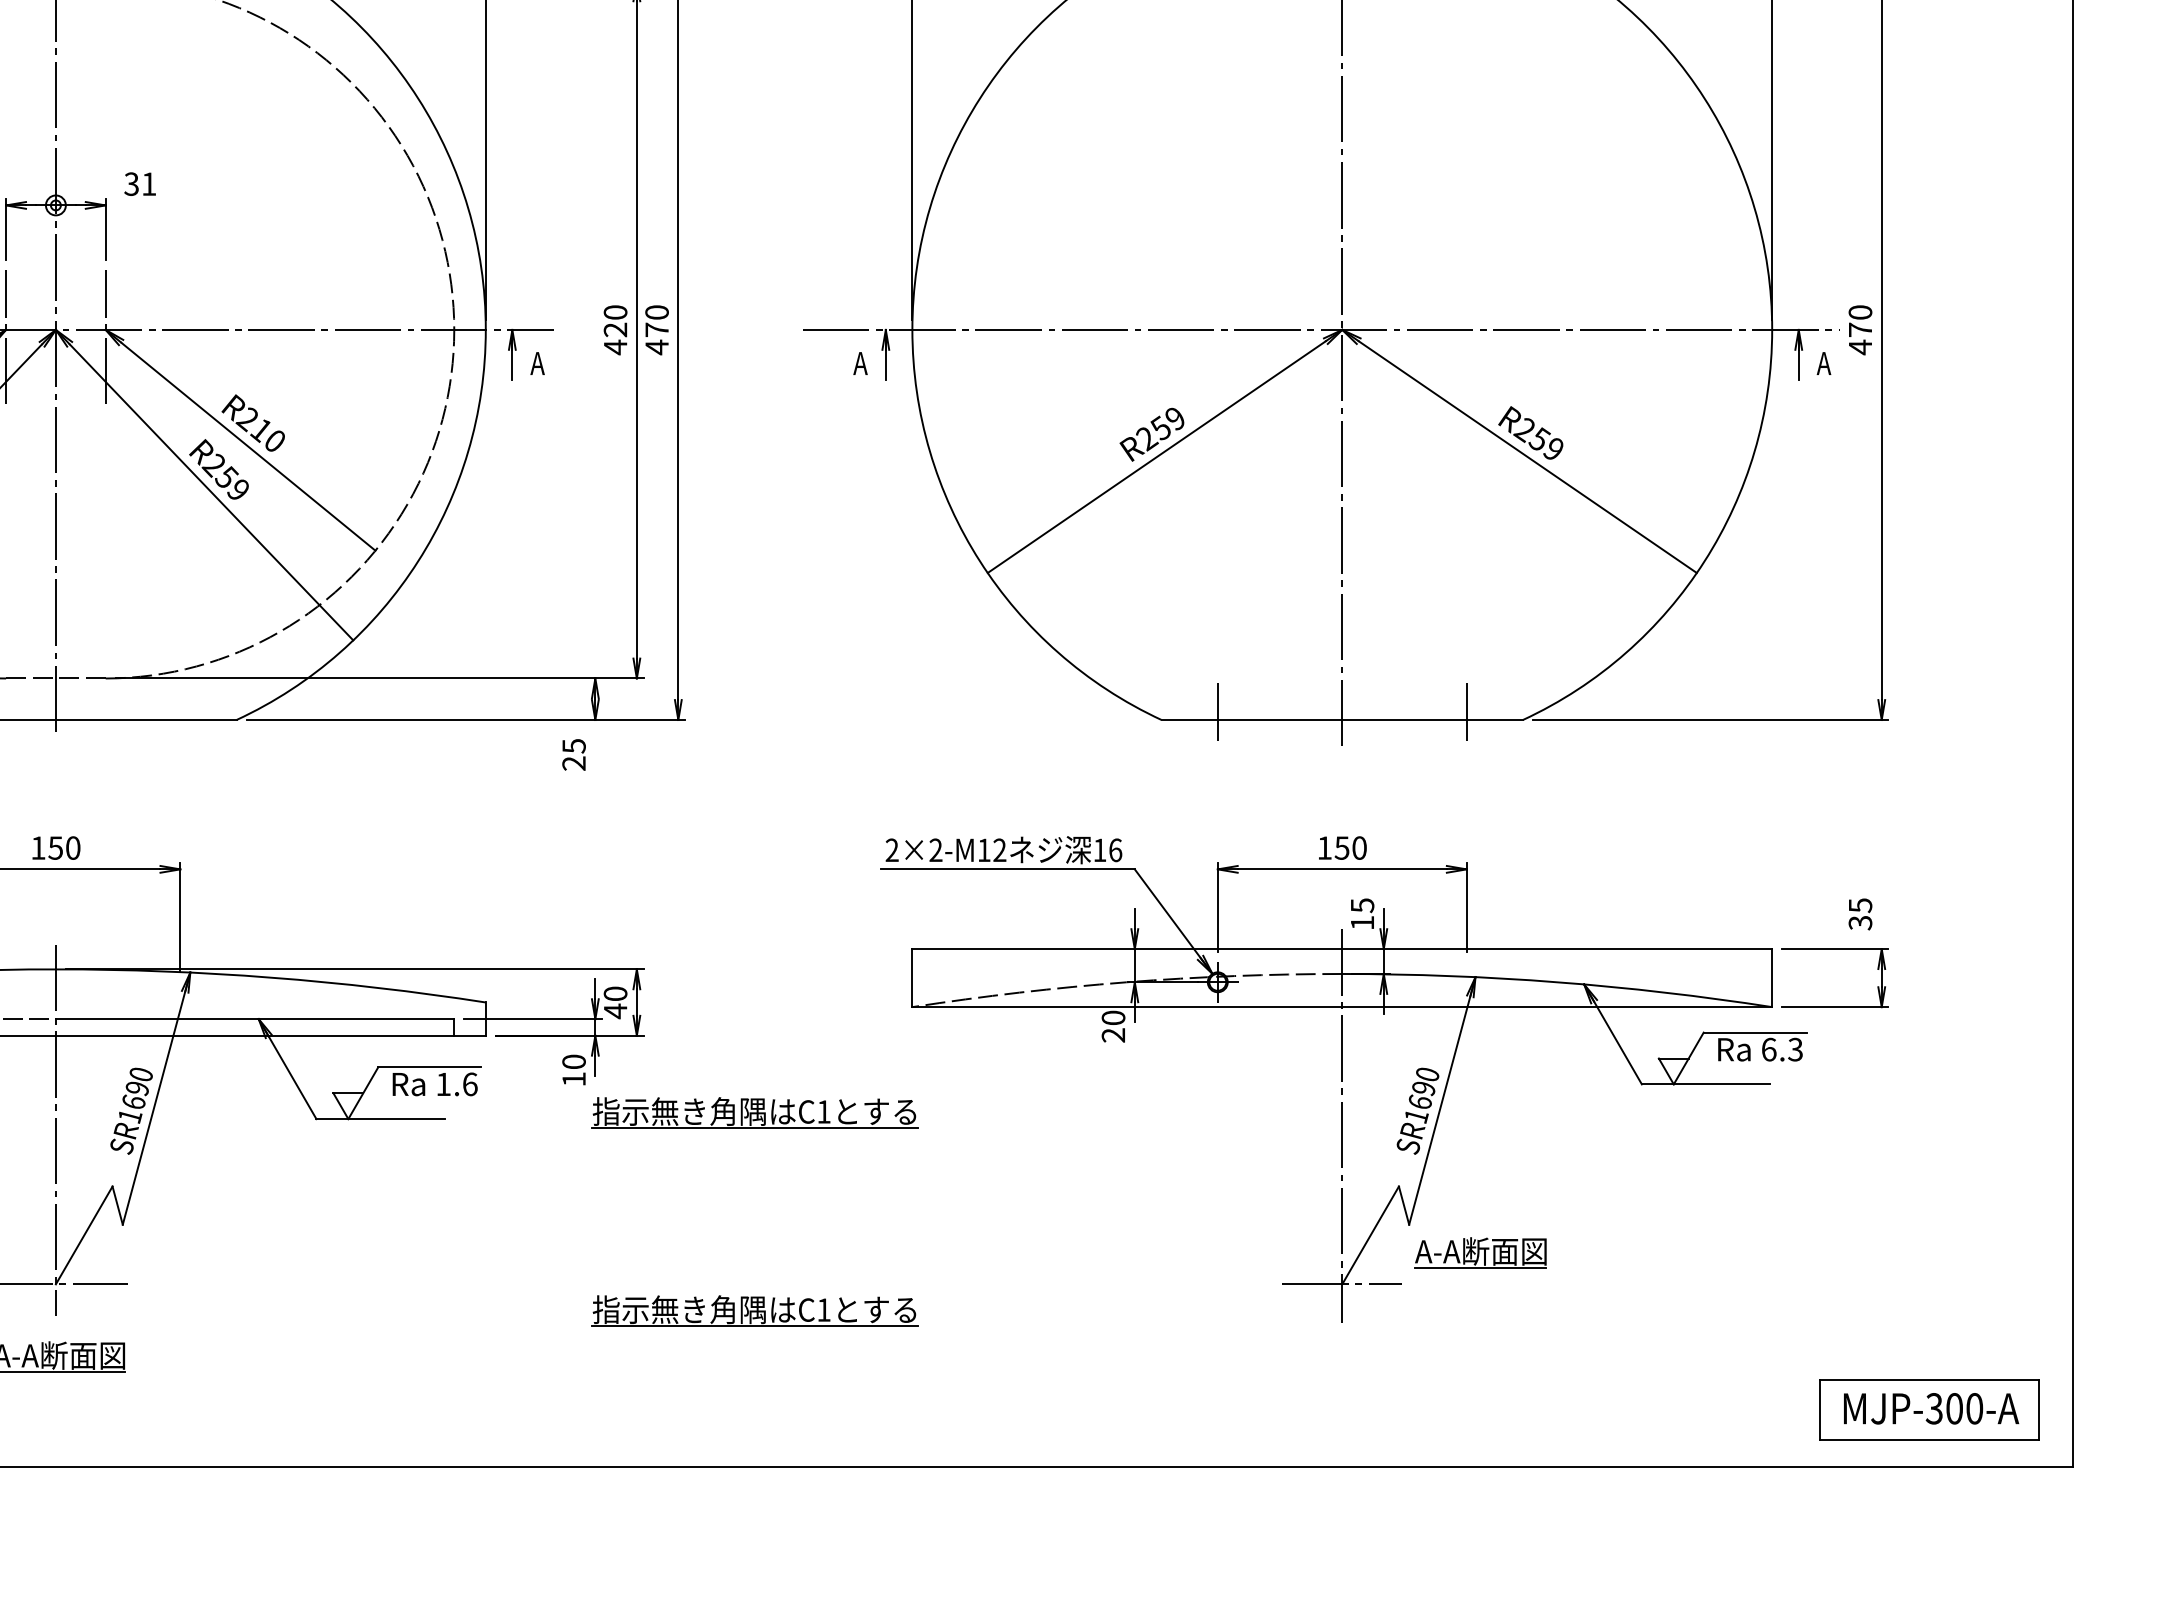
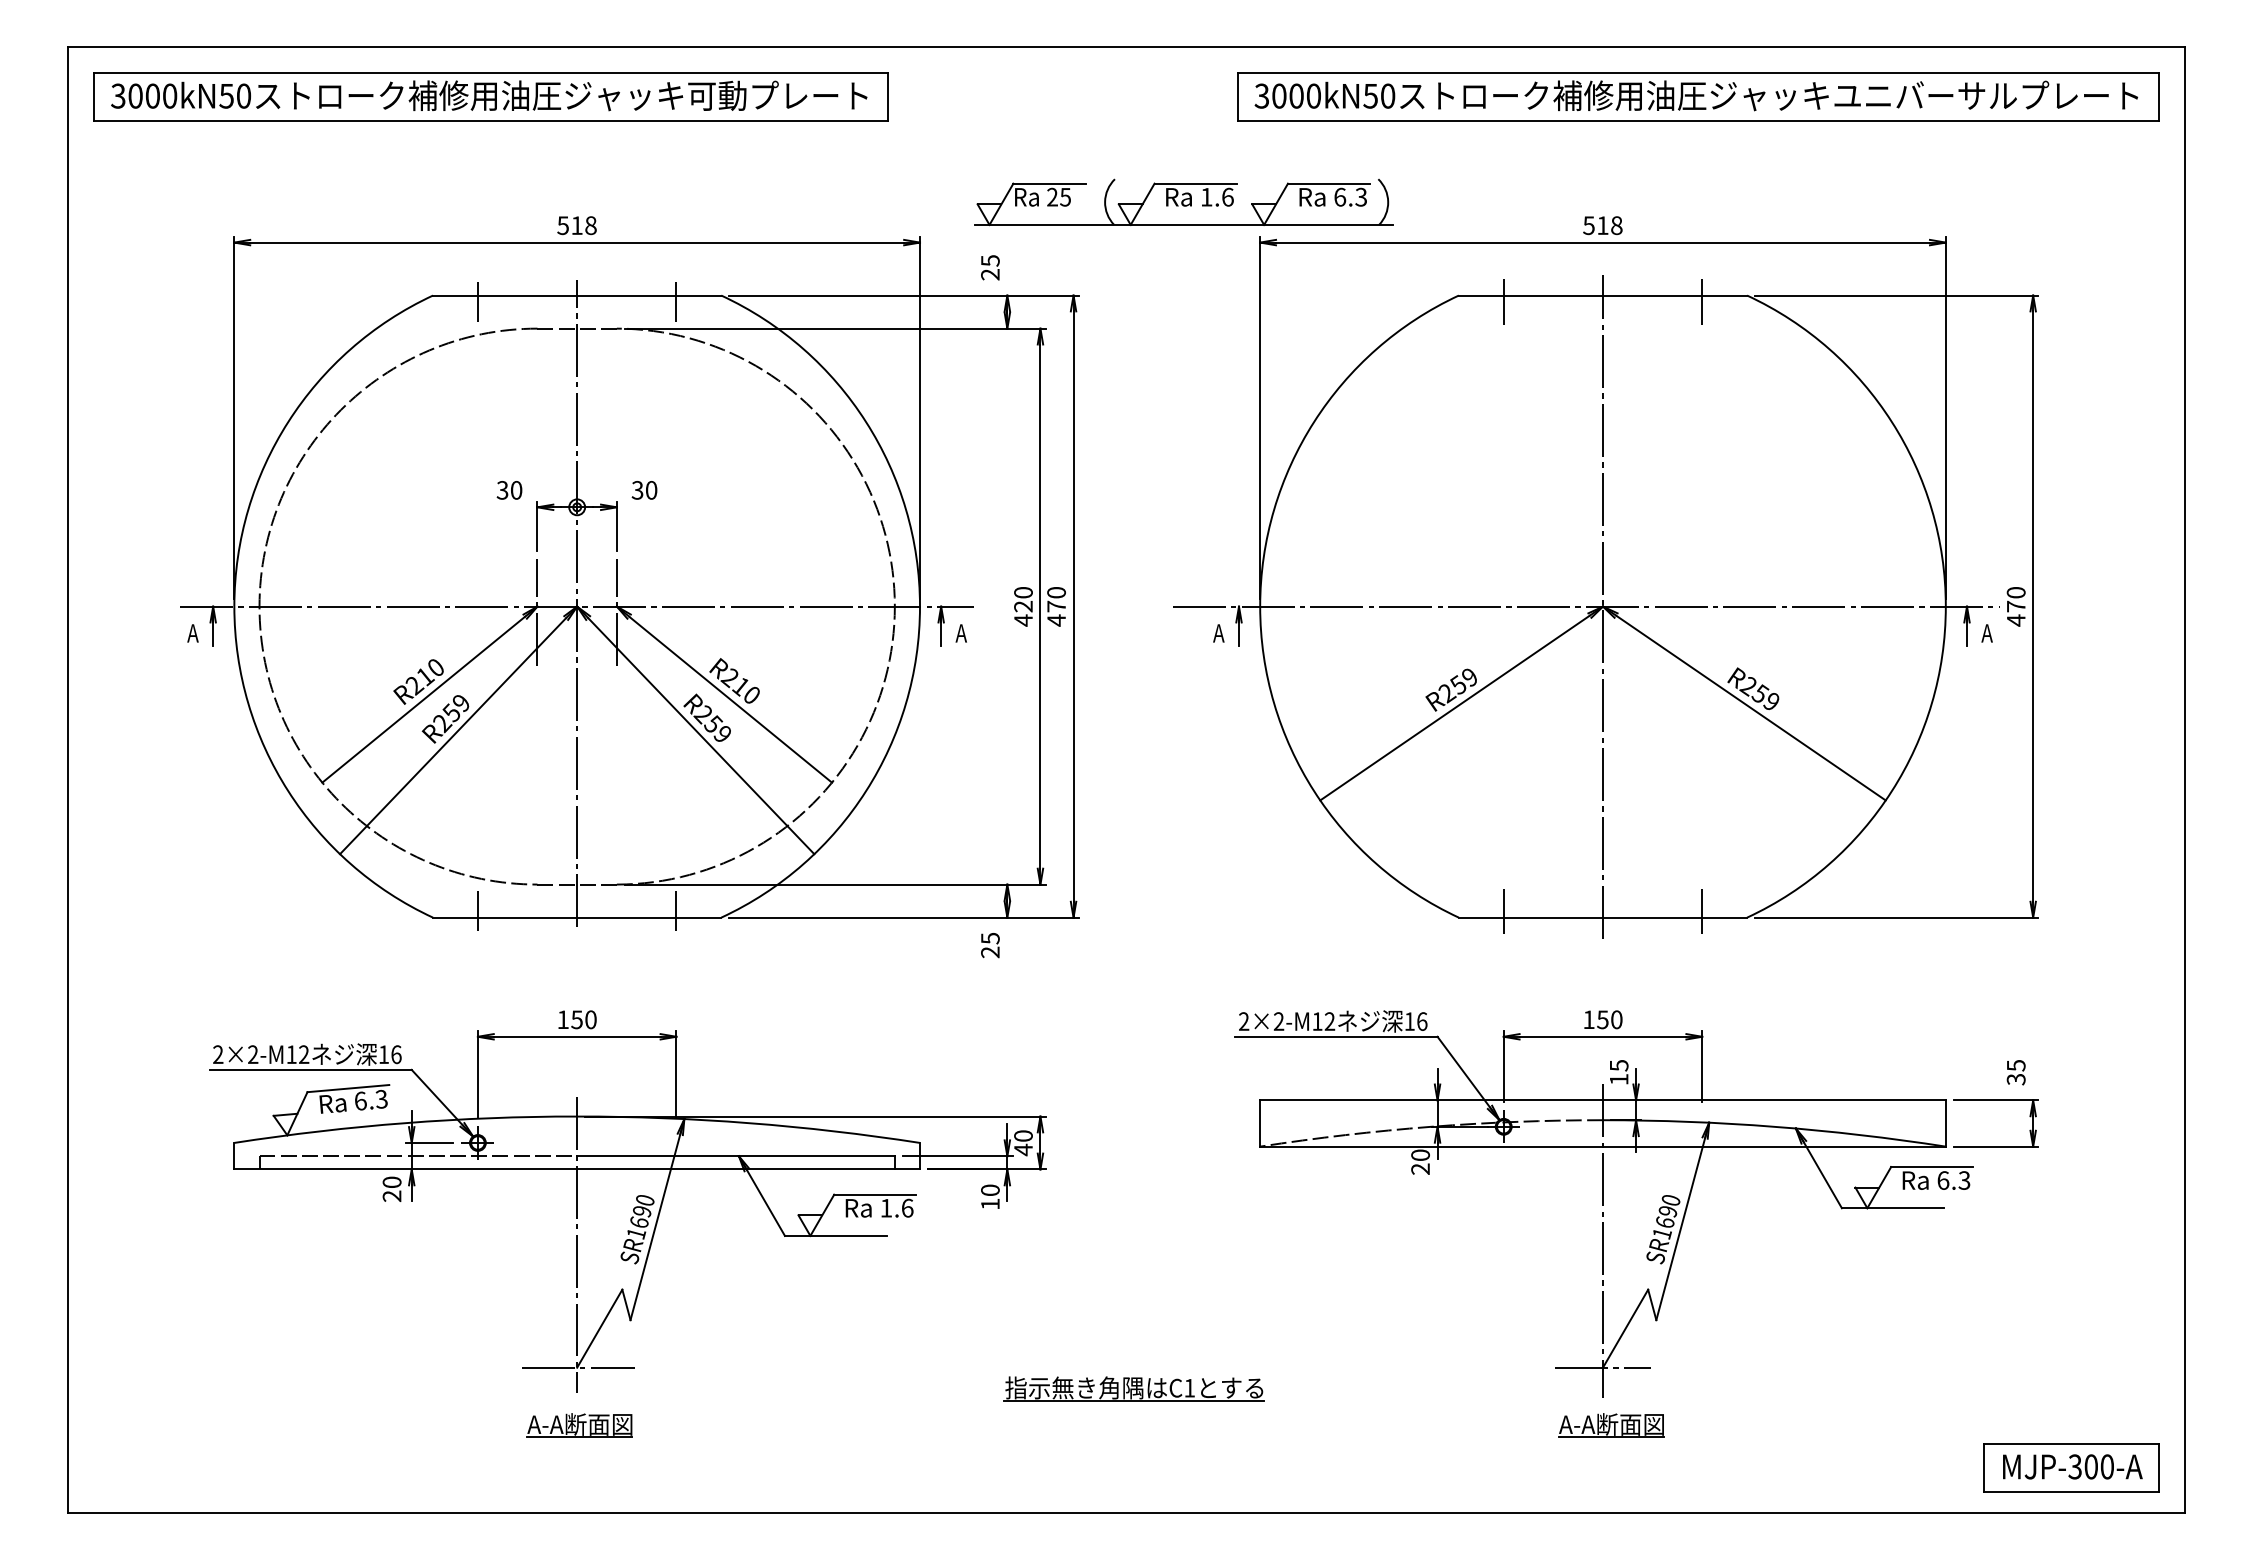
text: (149, 184) -> (651, 490), 31 -> 30
line: (180, 711) -> (676, 910), added
part: (753, 1112) -> (1133, 1230), removed
part: (1480, 1252) -> (1611, 1425), moved

